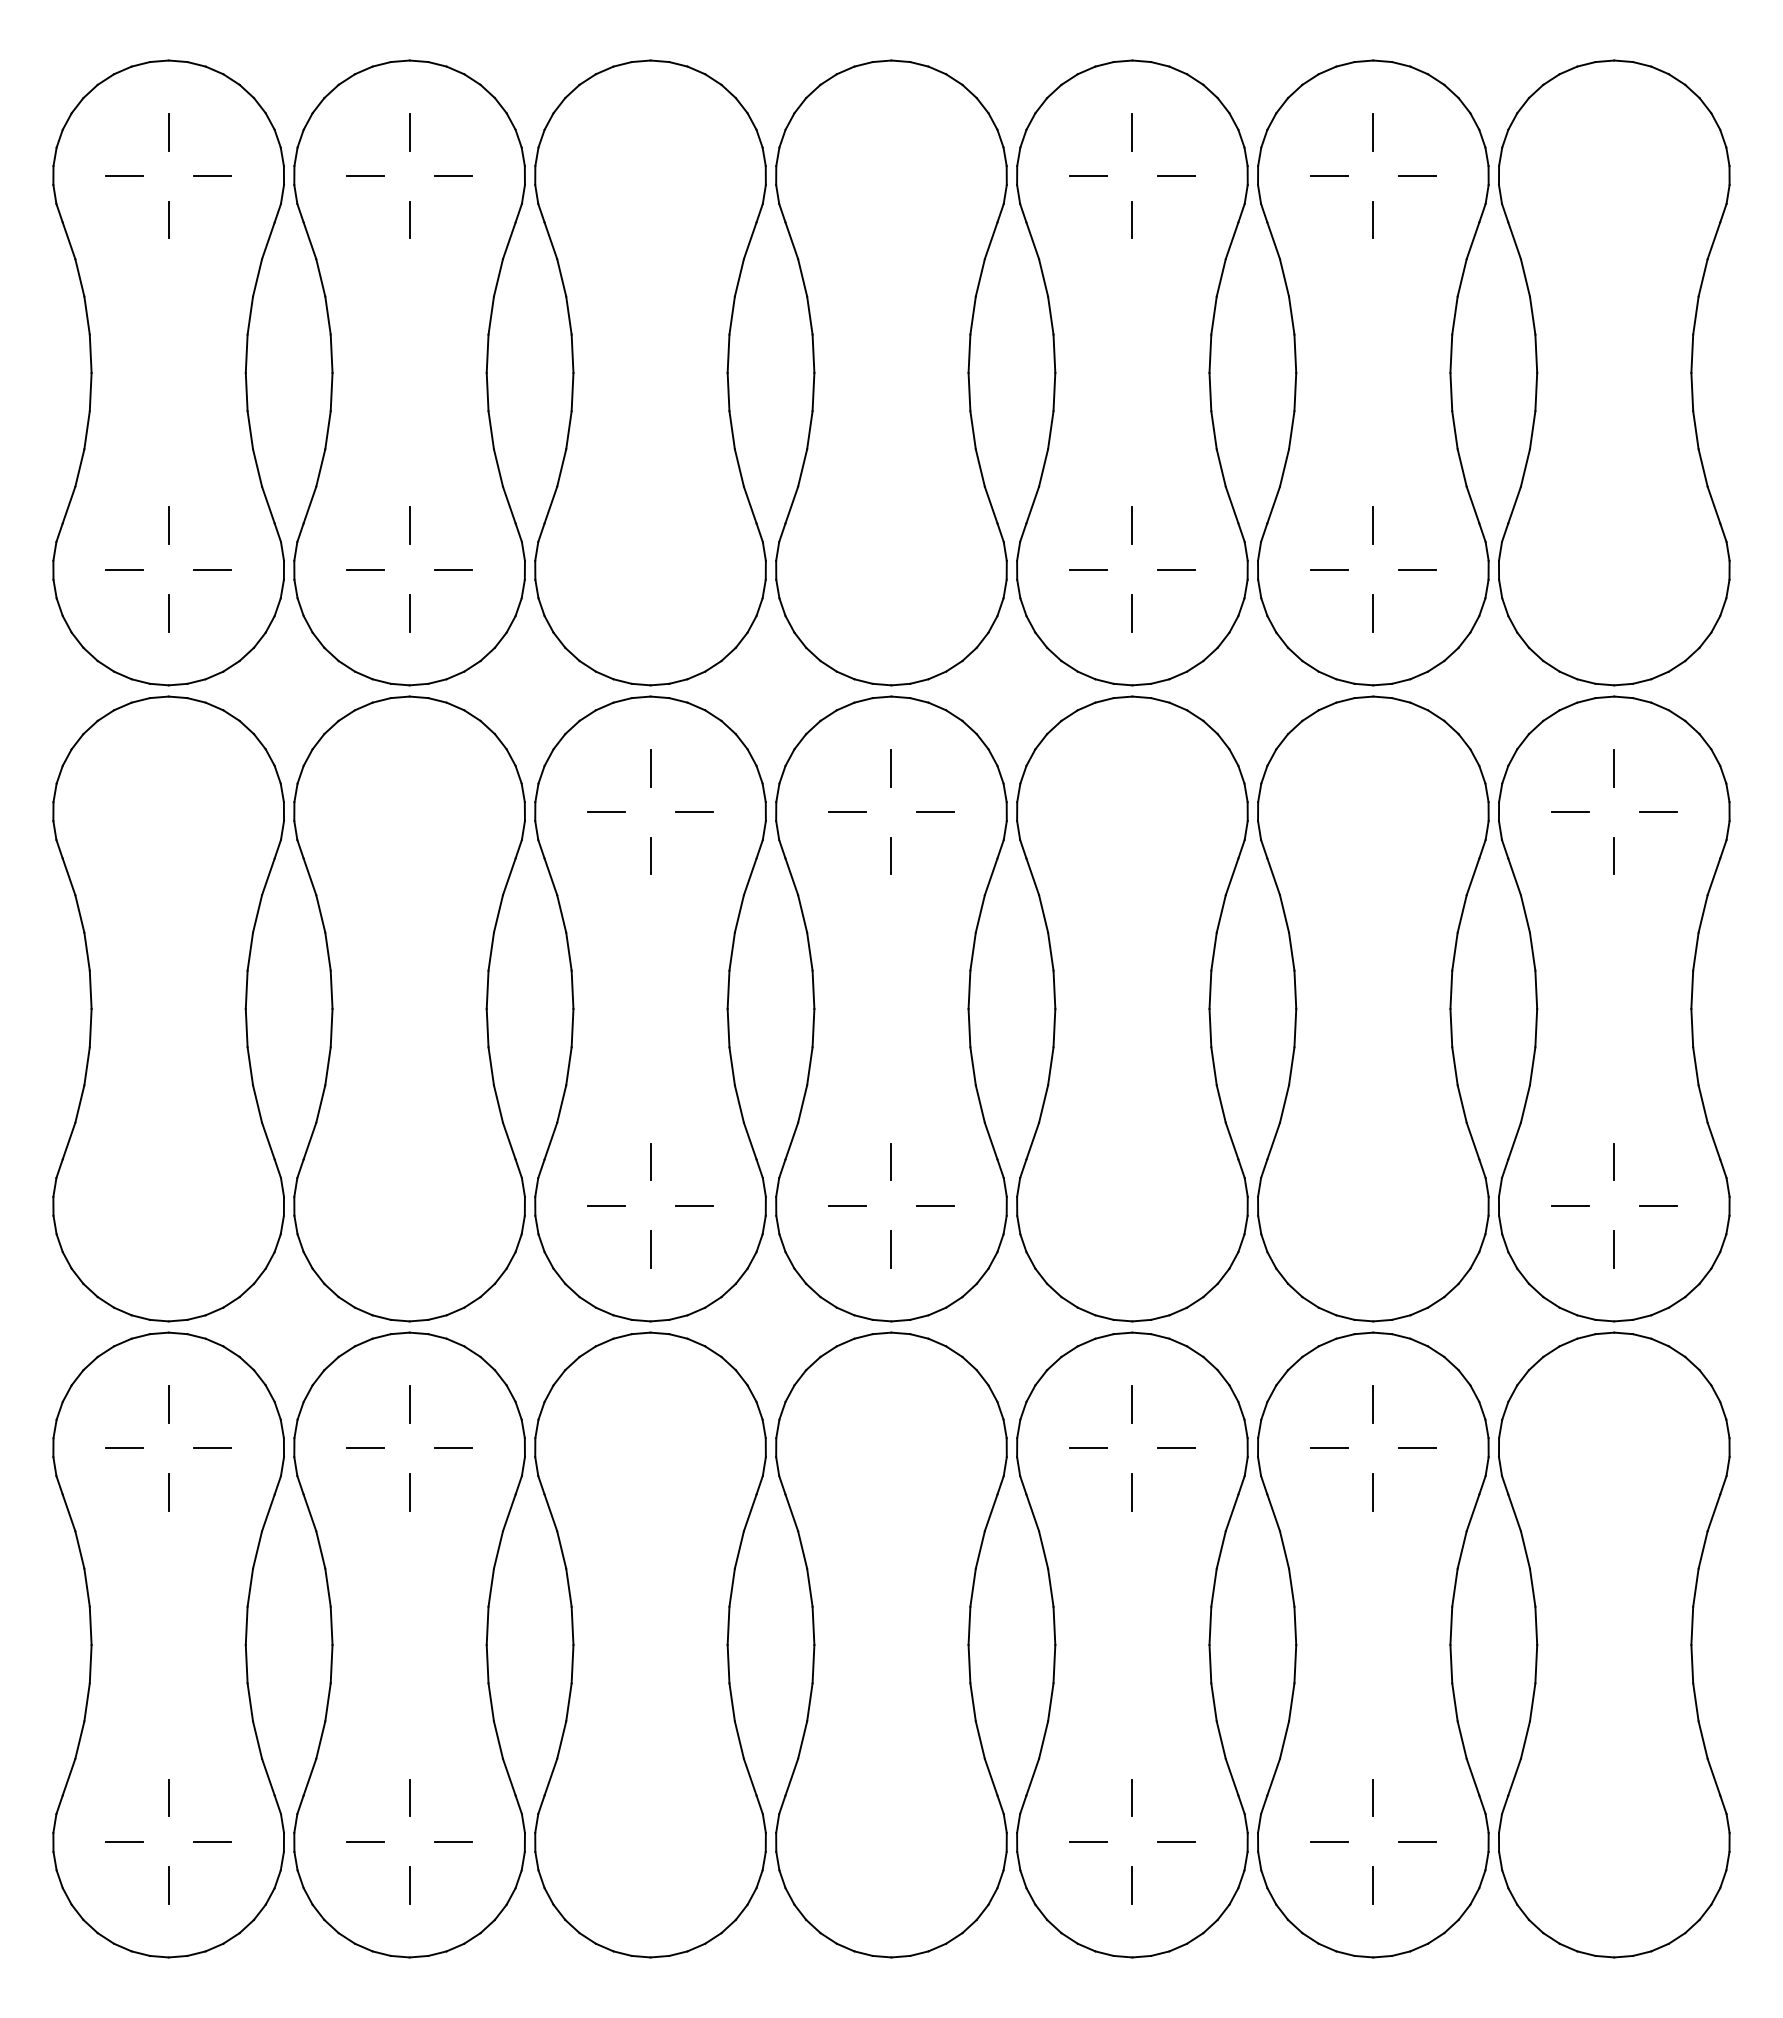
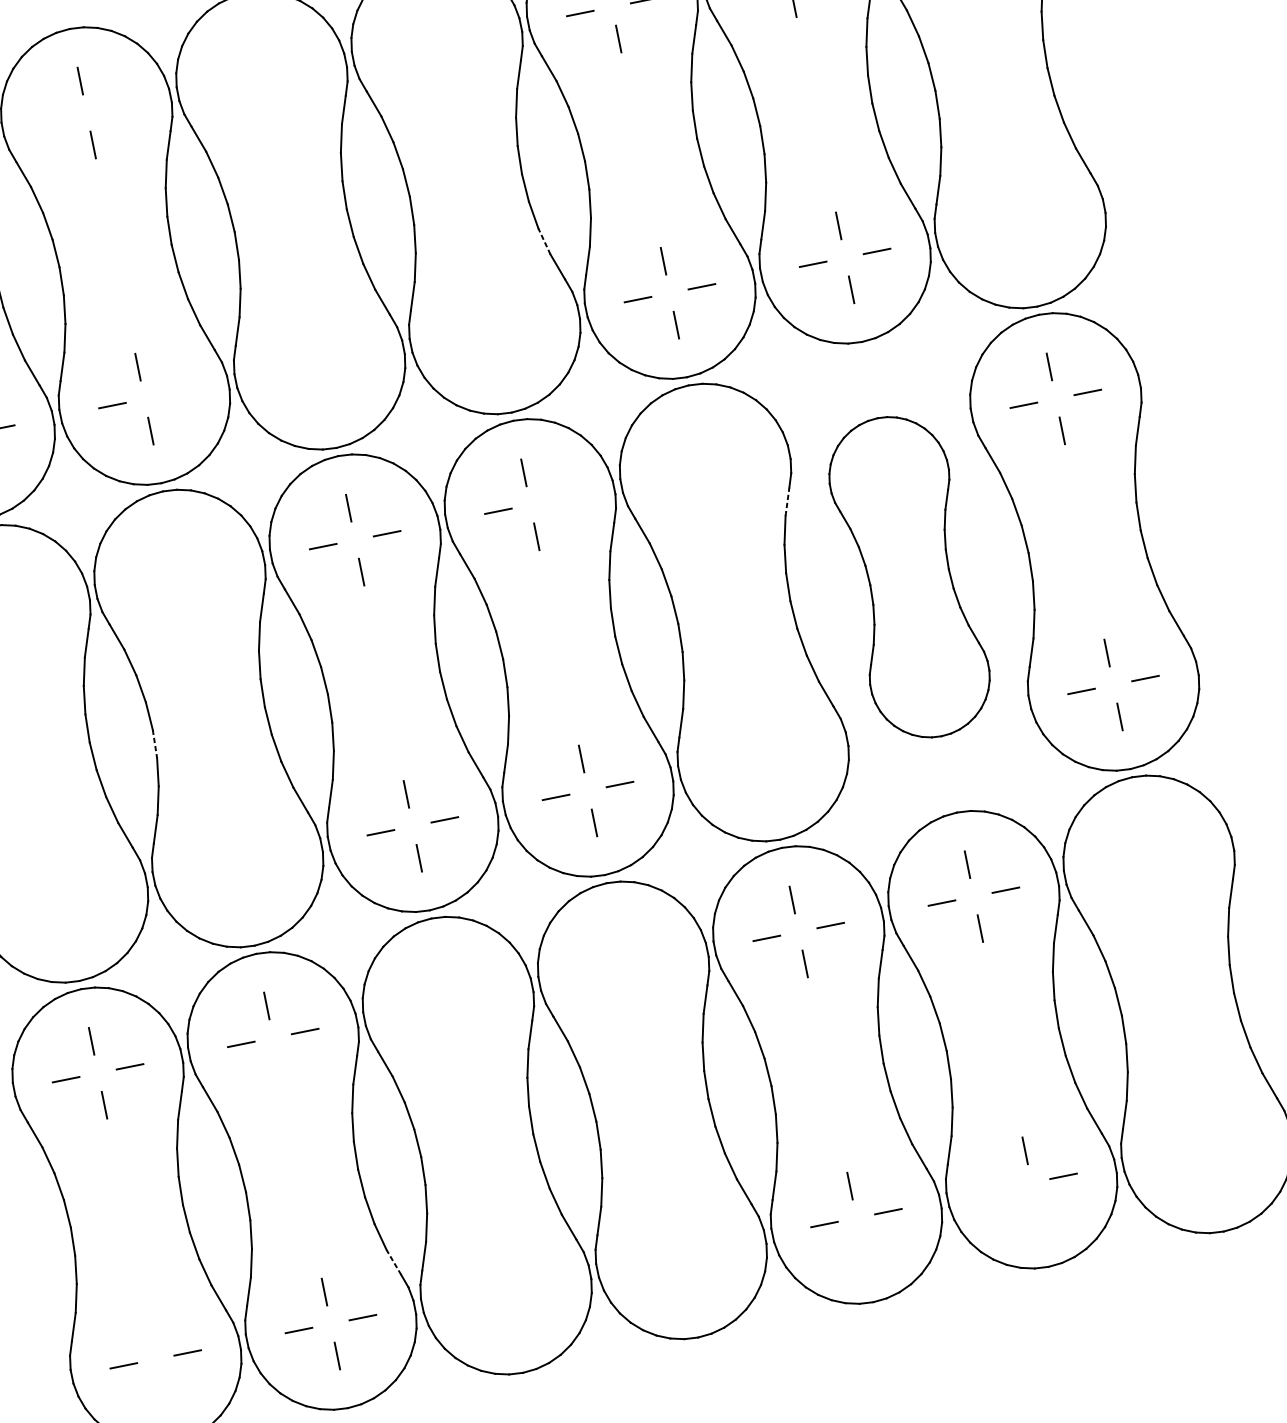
line: (365, 176) -> (54, 119), removed
line: (453, 176) -> (118, 106), removed
line: (980, 467) -> (544, 241), solid -> dashed
line: (453, 569) -> (176, 392), removed
line: (935, 812) -> (562, 498), removed
line: (1232, 876) -> (787, 501), solid -> dashed
part: (1373, 1008) -> (909, 576), size x0.7
line: (331, 1028) -> (154, 744), solid -> dashed
line: (409, 1492) -> (279, 1070), removed
line: (509, 1776) -> (393, 1261), solid -> dashed
line: (168, 1797) -> (149, 1327), removed
line: (1329, 1841) -> (999, 1188), removed
line: (168, 1885) -> (162, 1391), removed
line: (1131, 1885) -> (862, 1250), removed
line: (1373, 1885) -> (1038, 1214), removed

